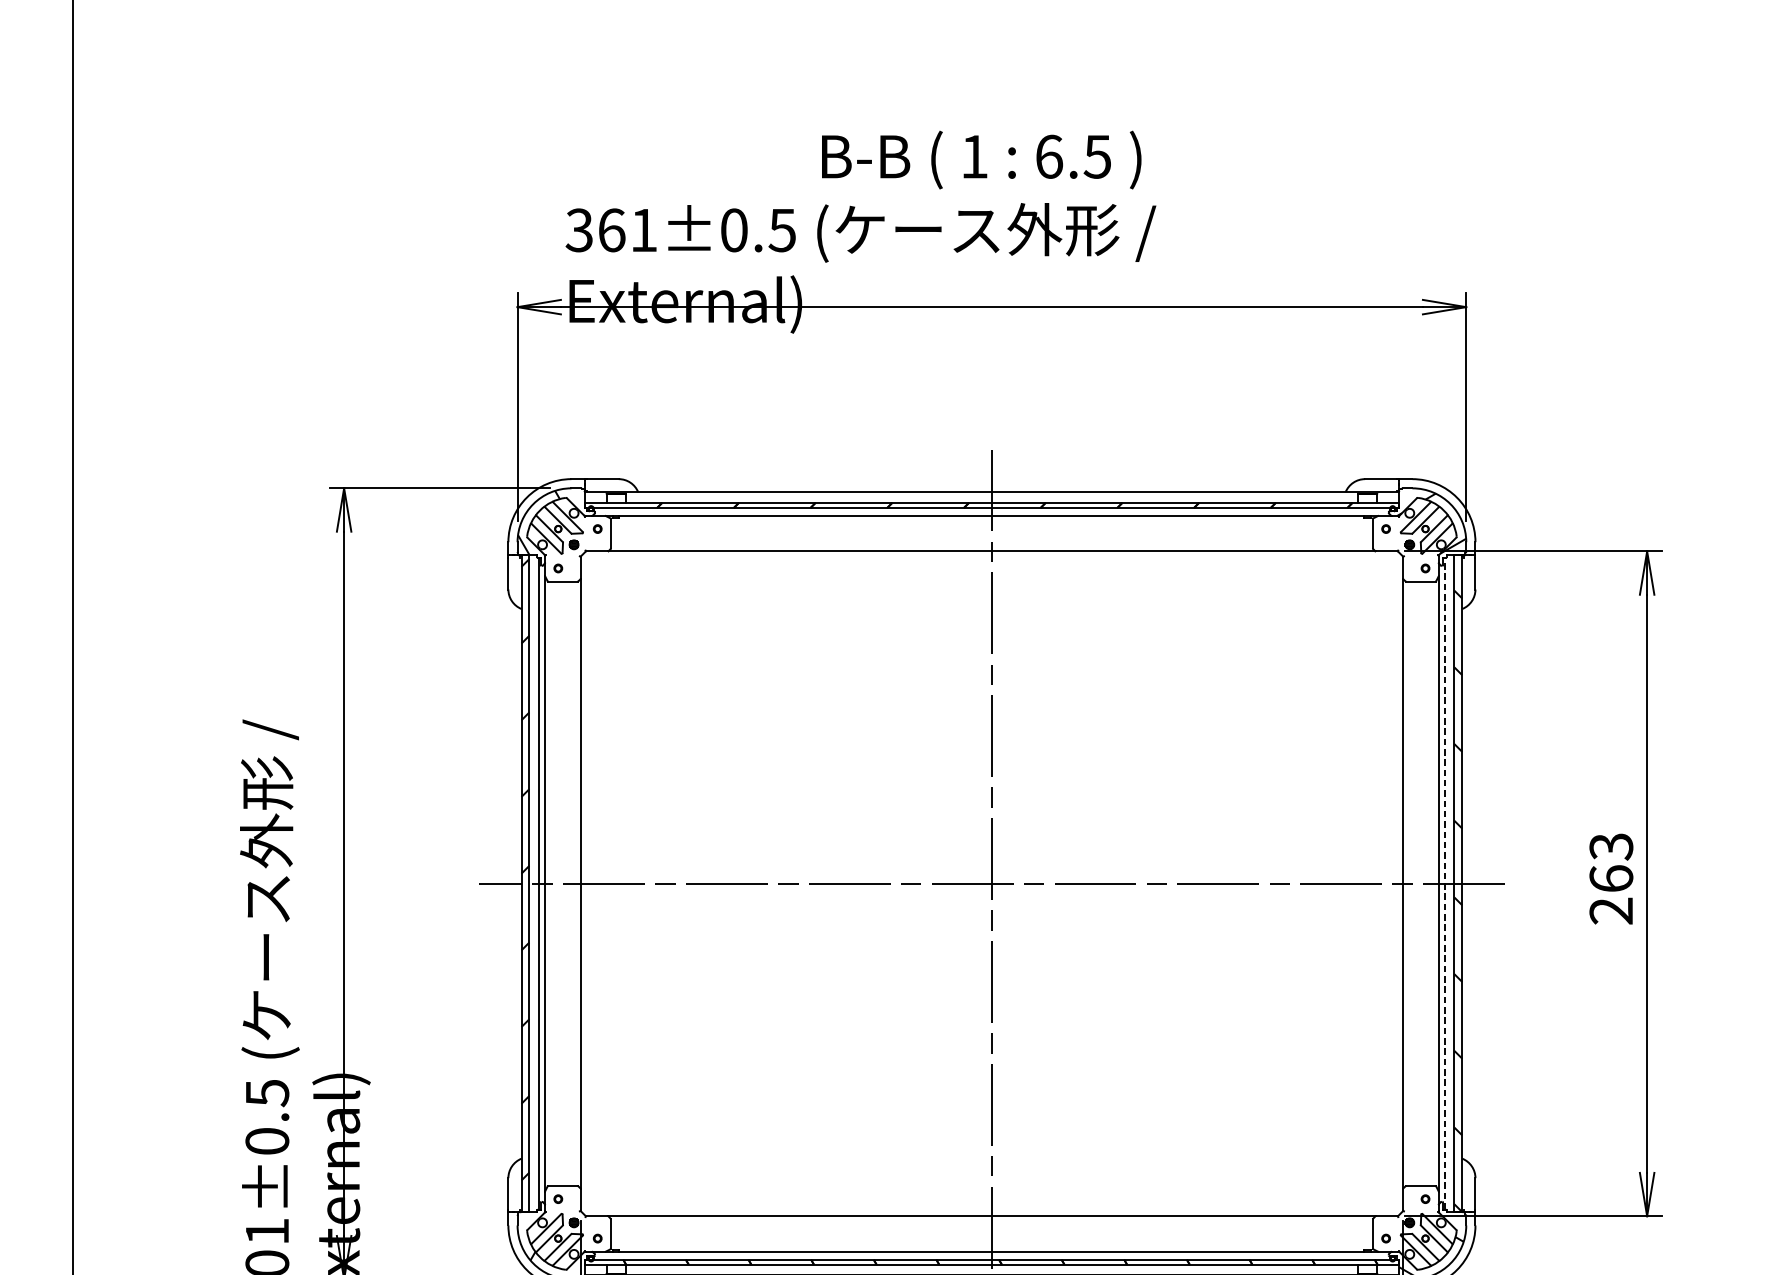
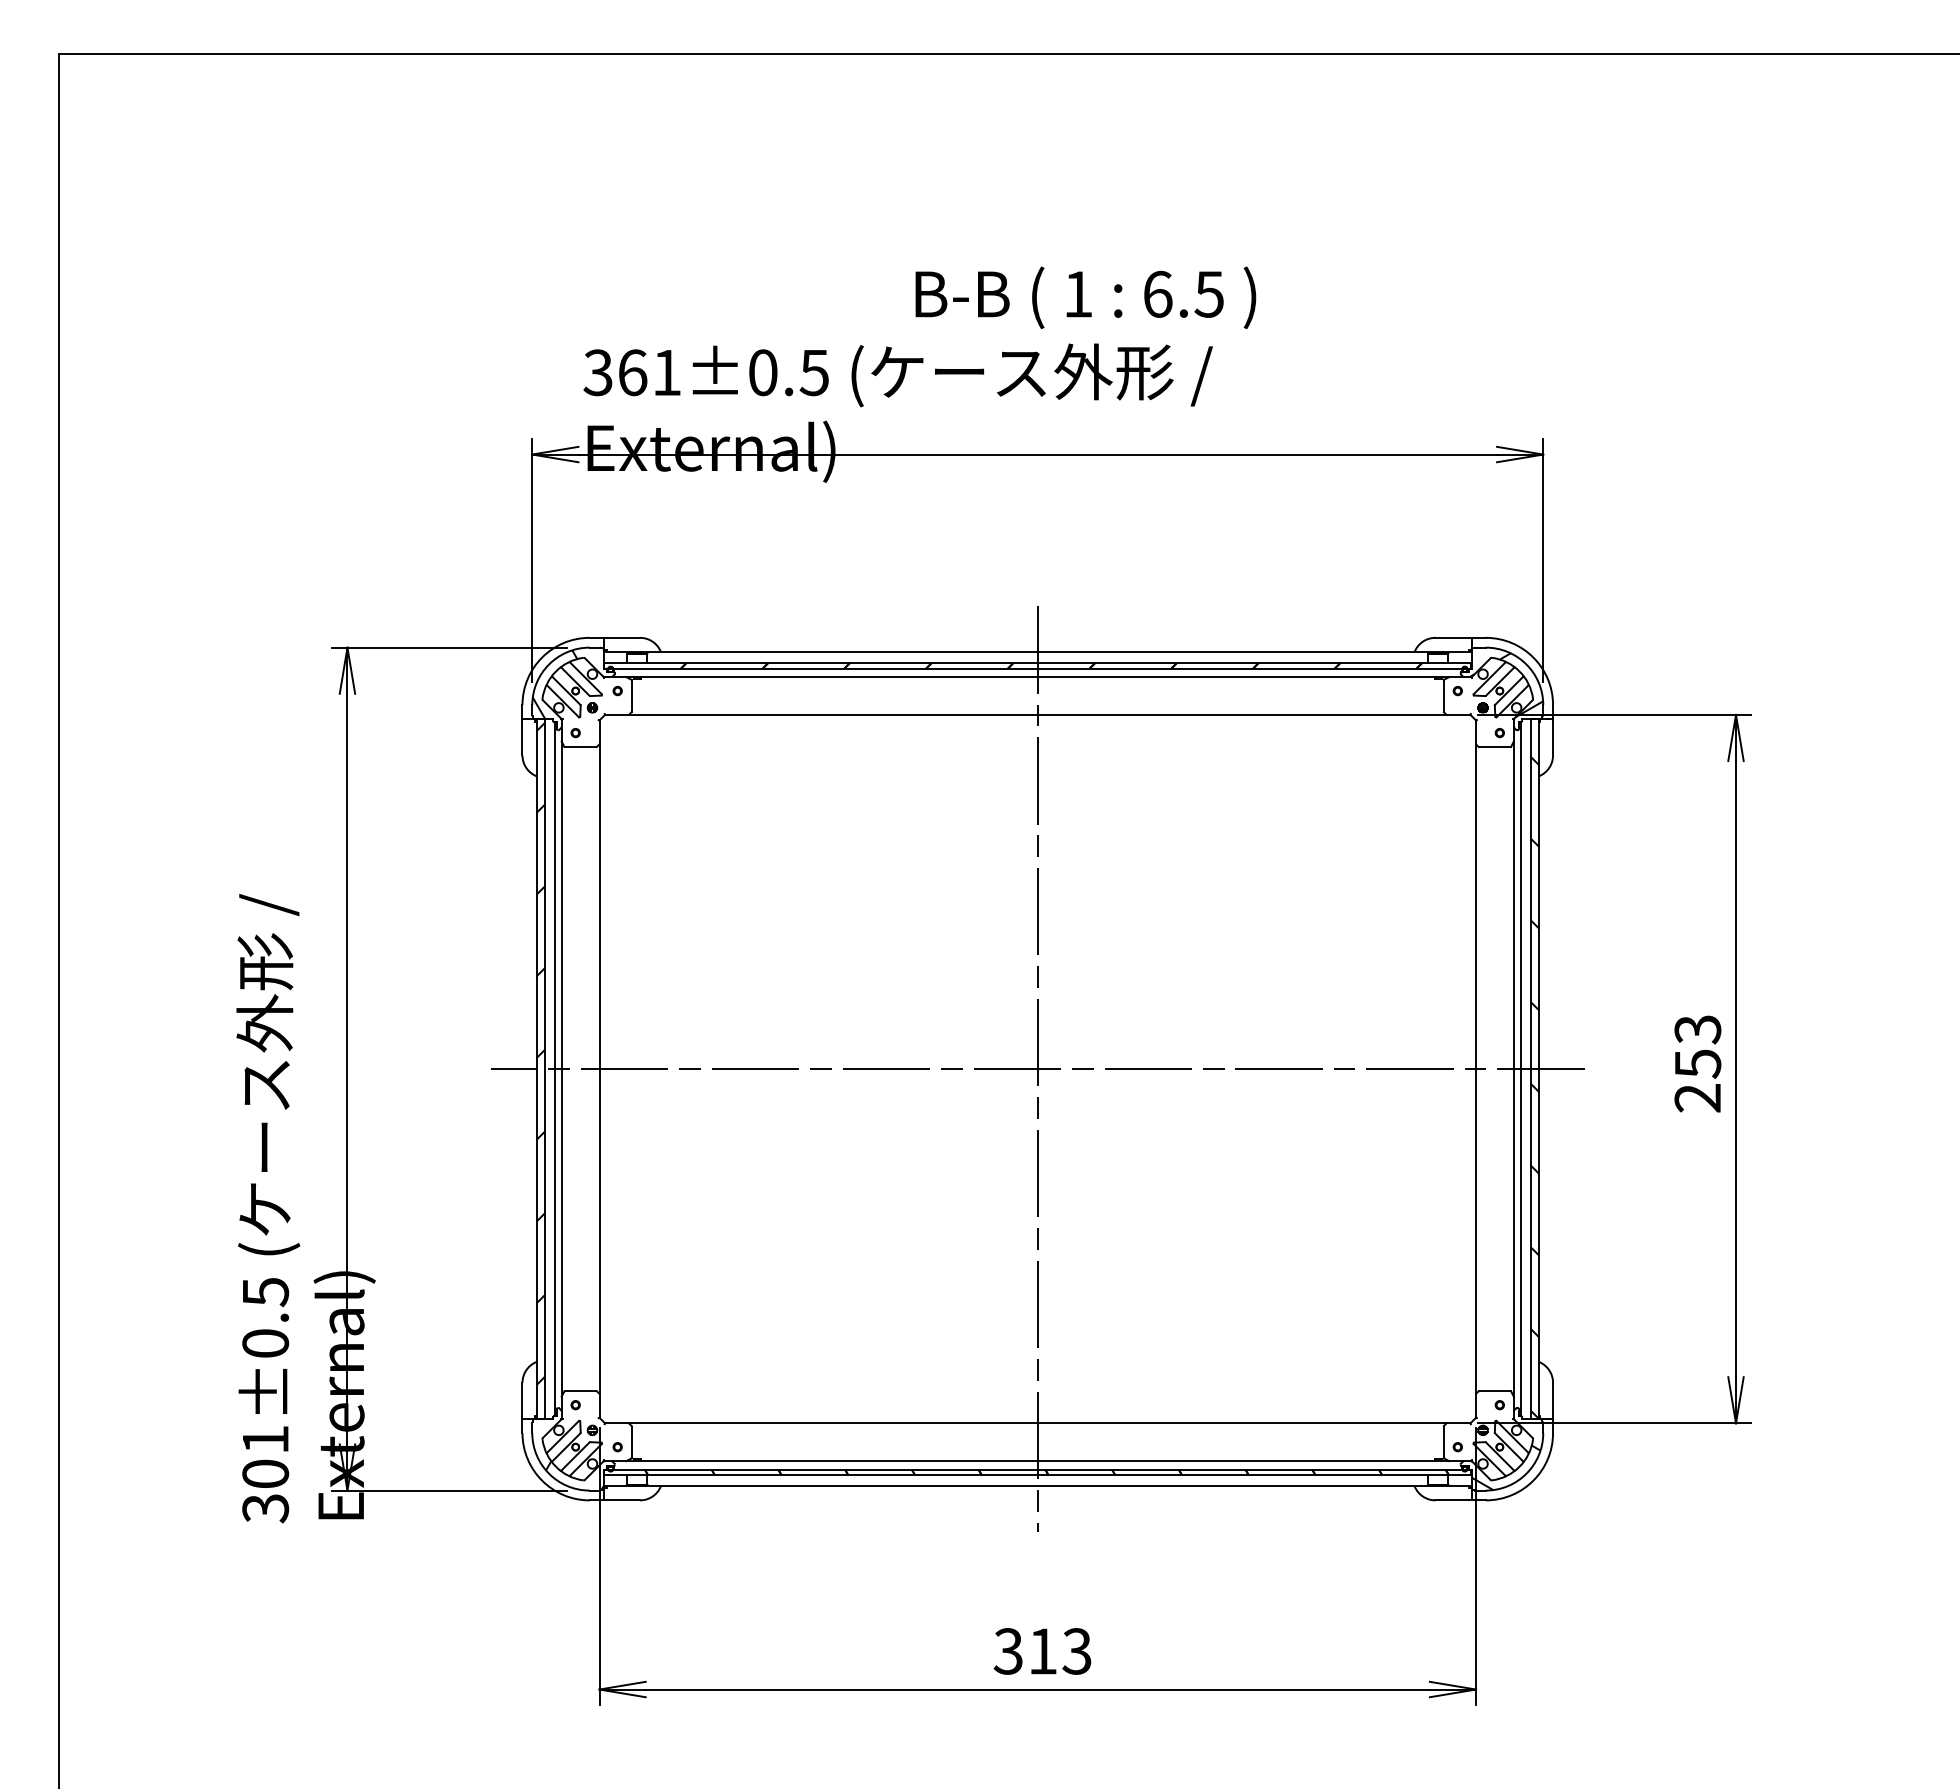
text: (981, 159) -> (1085, 297), moved
text: (1611, 878) -> (1697, 1063), 263 -> 253
line: (1444, 883) -> (1520, 1068), dashed -> solid

